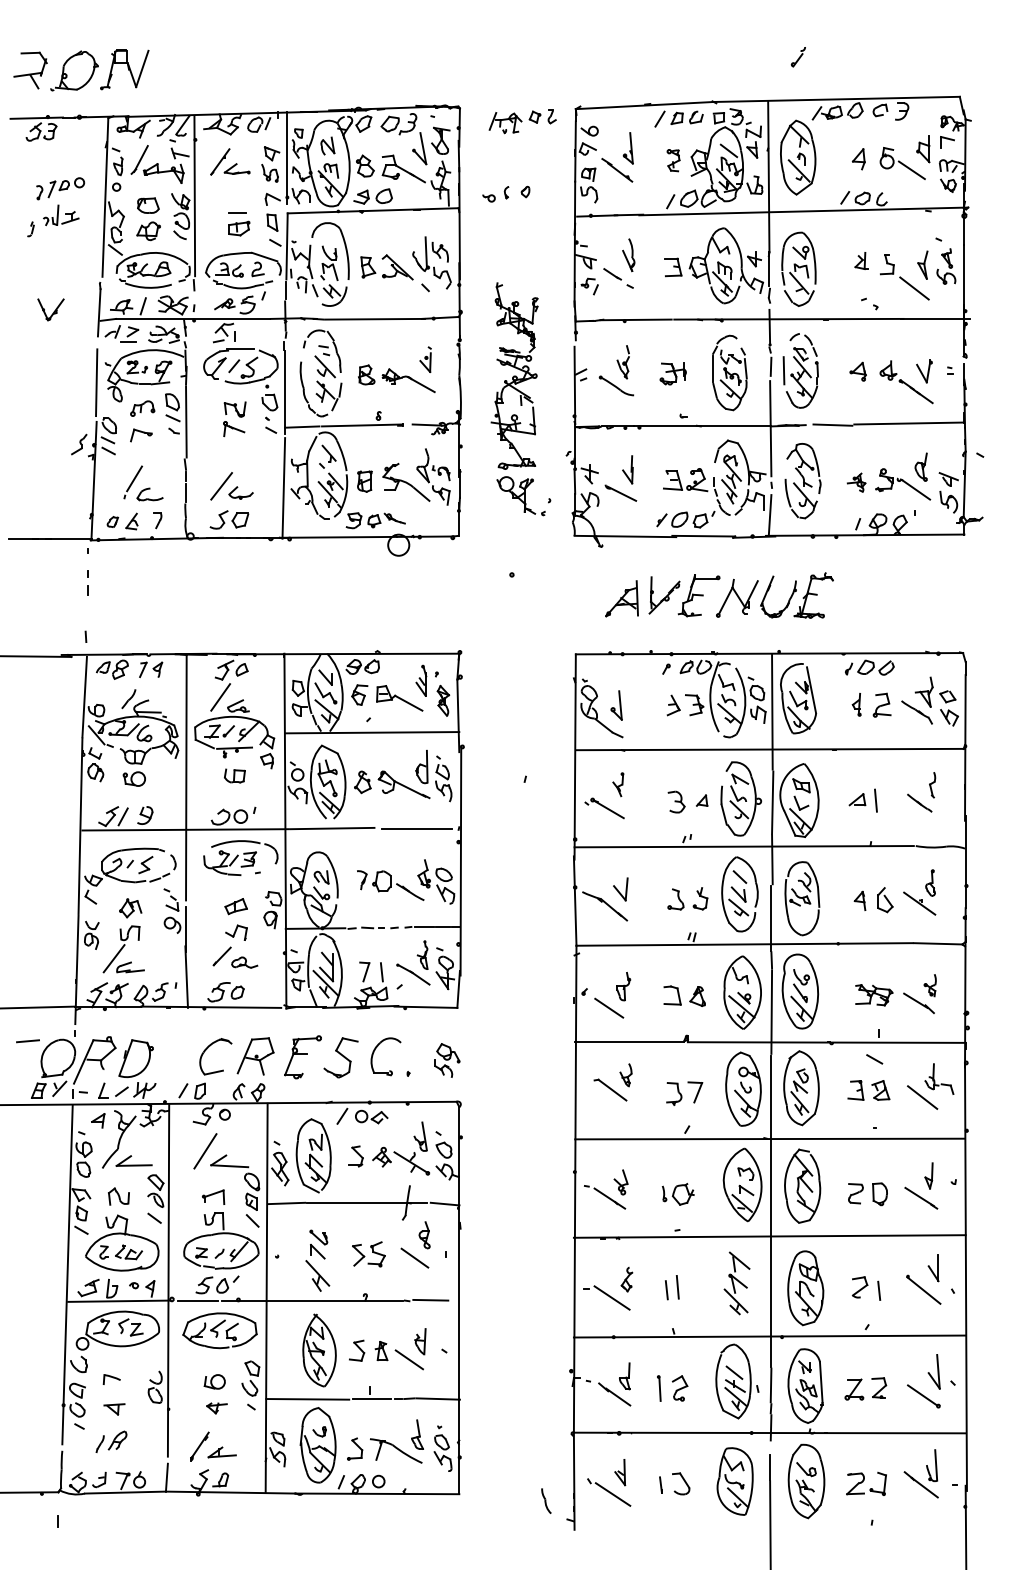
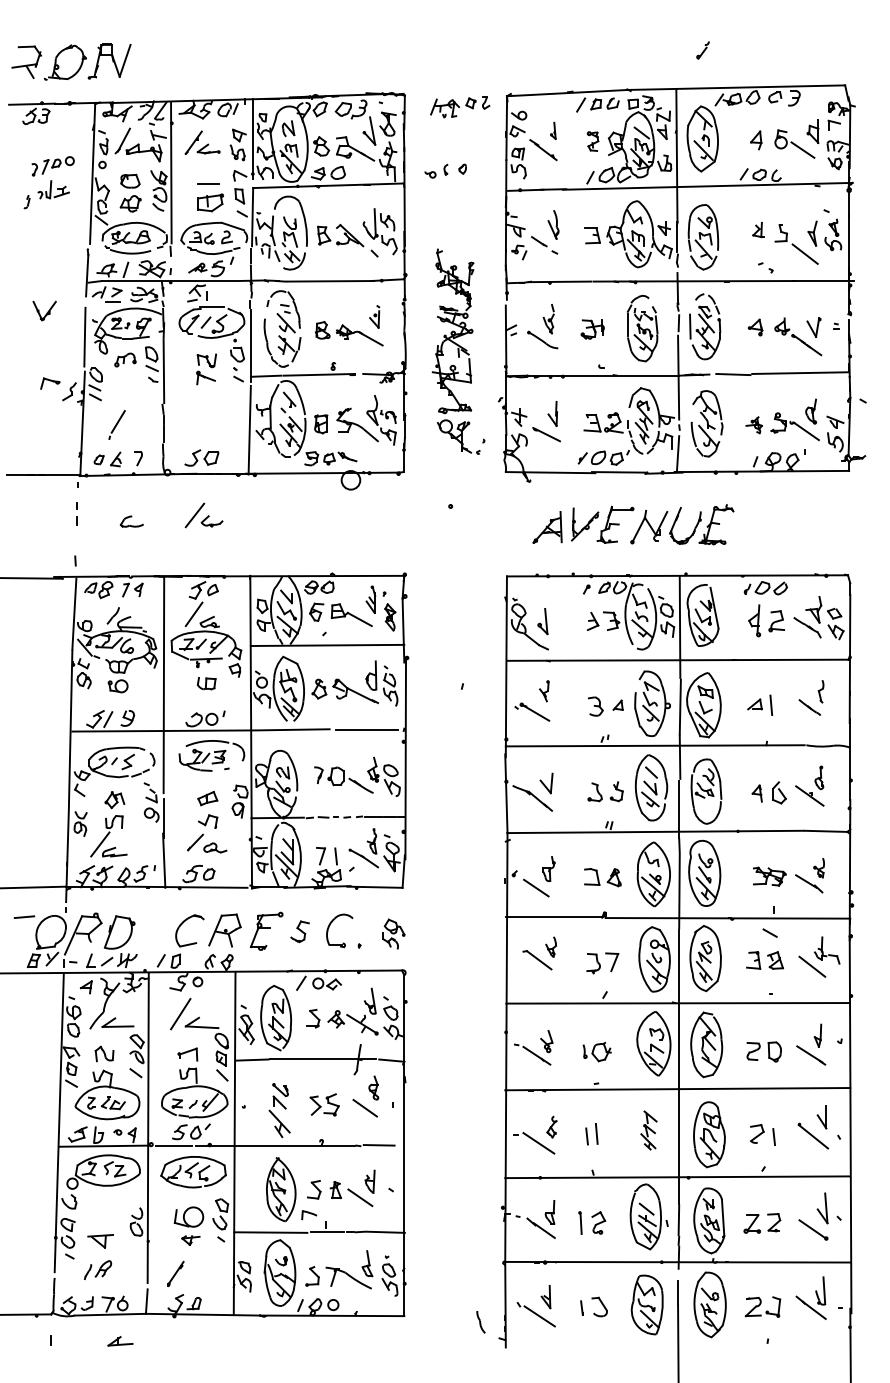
part: (628, 148) -> (553, 130), size x0.6
part: (239, 224) -> (210, 197), size x1.4
part: (50, 309) -> (44, 310), moved
part: (141, 435) -> (50, 383), moved
part: (231, 486) -> (203, 515), moved
part: (149, 494) -> (131, 521), moved
part: (855, 704) -> (753, 620), size x1.6
part: (340, 1057) -> (299, 931), size x0.6
part: (736, 1283) -> (648, 1130), size x0.7
part: (112, 1379) -> (309, 1215), moved
part: (214, 1382) -> (188, 1217), size x1.6
part: (114, 1409) -> (100, 1241), size x1.4
part: (222, 1452) -> (120, 1341), moved

